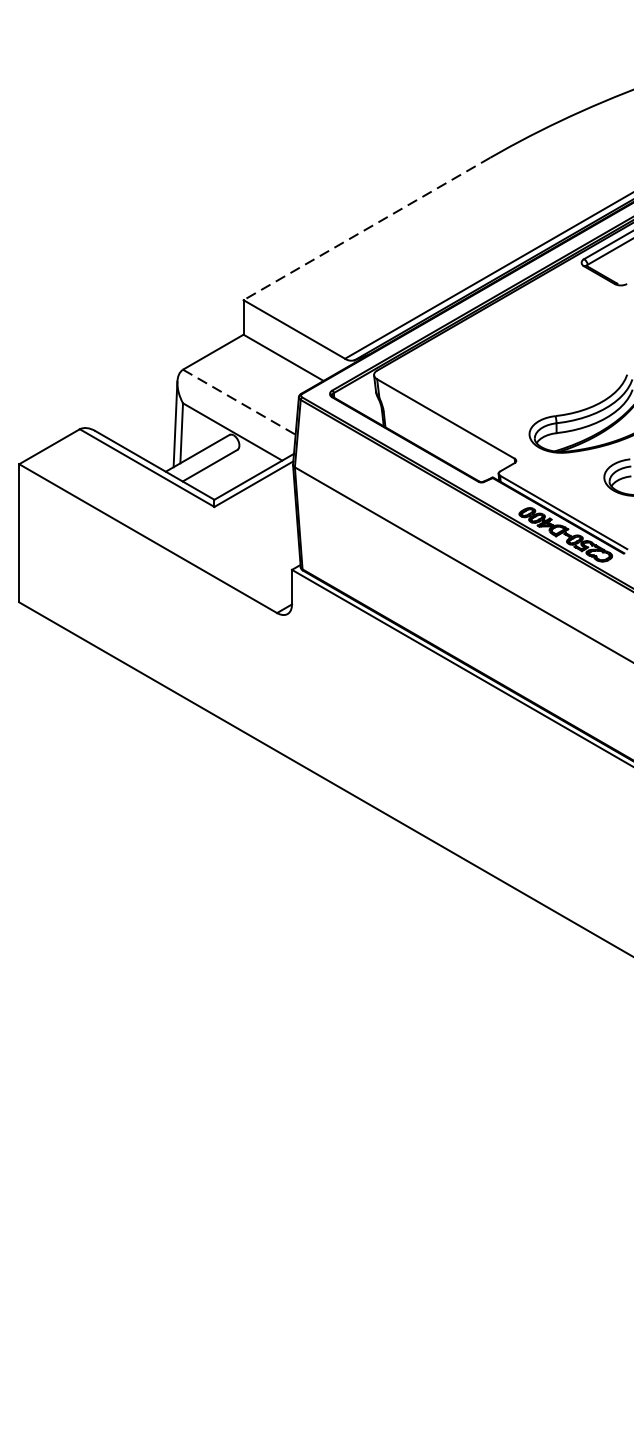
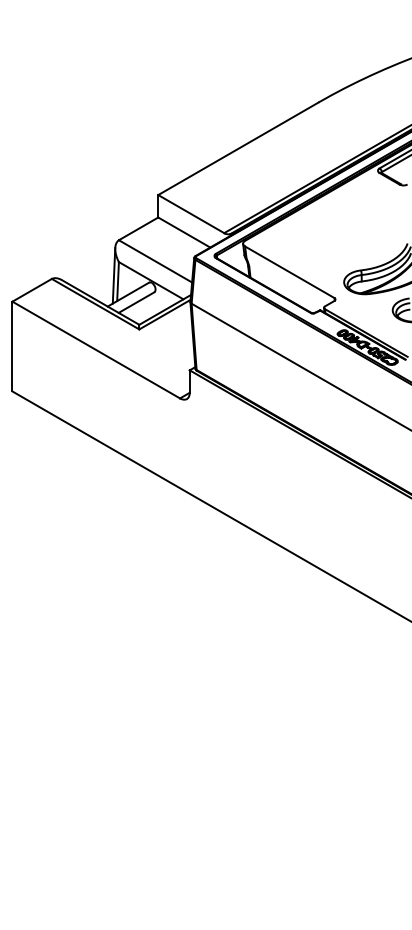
line: (367, 228) -> (238, 148), dashed -> solid
line: (239, 402) -> (155, 261), dashed -> solid

